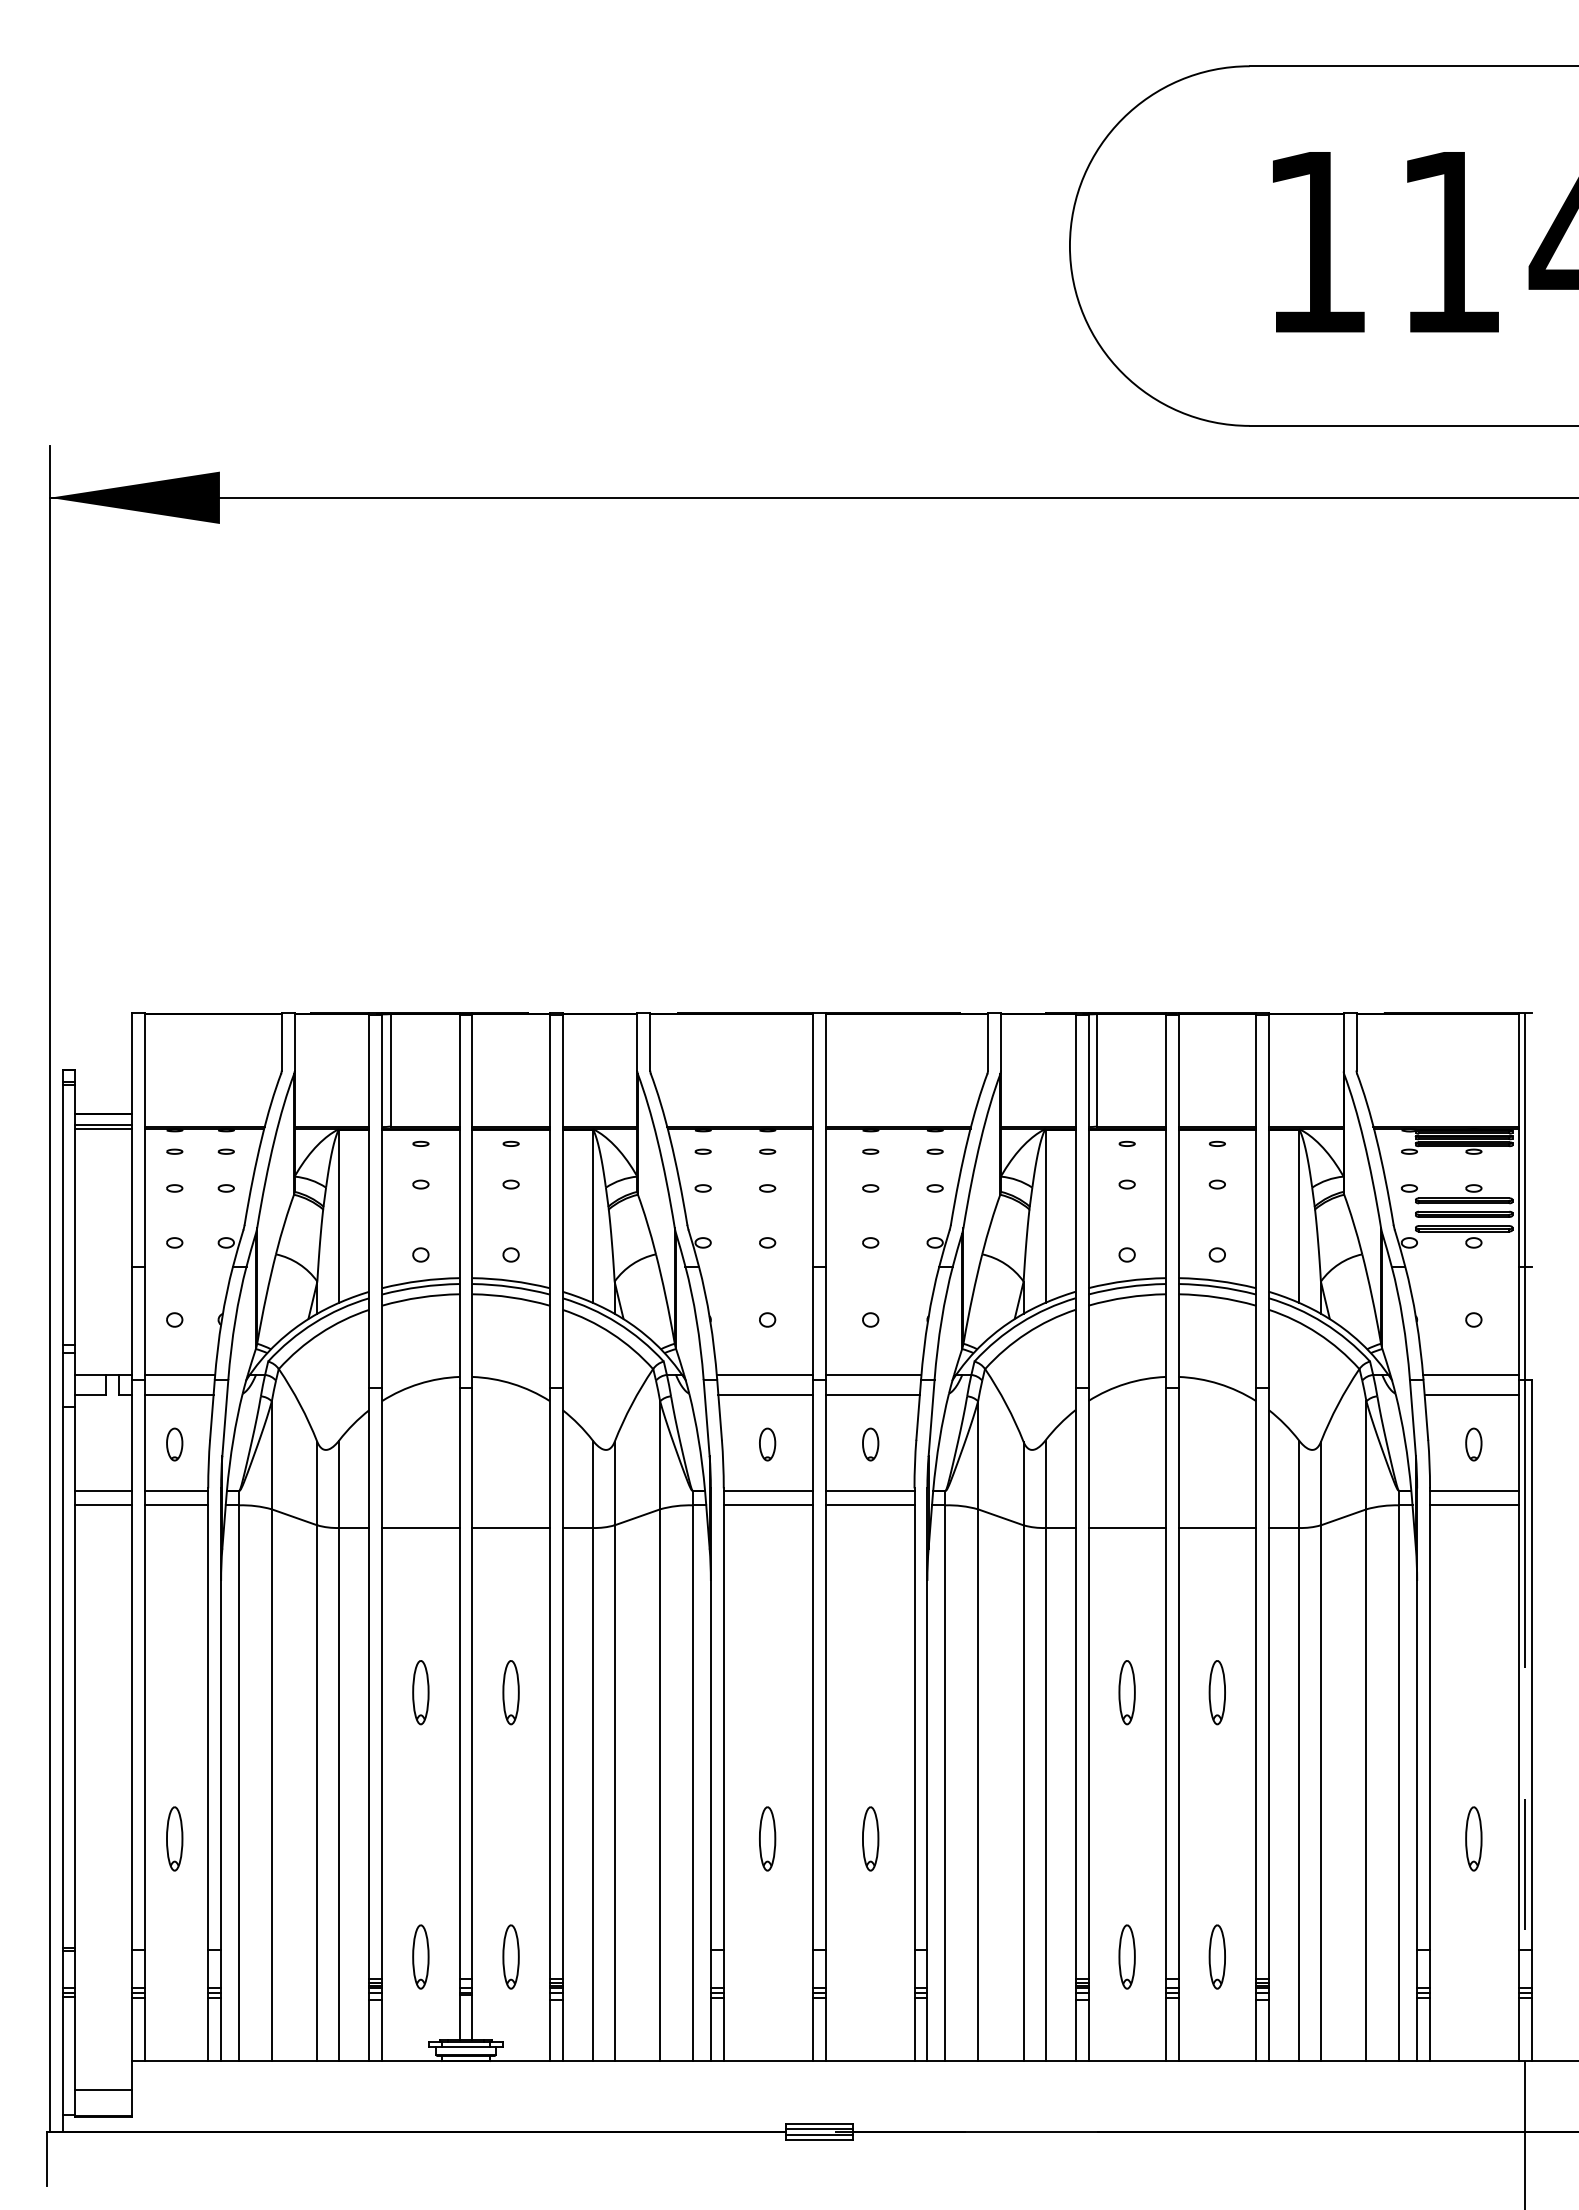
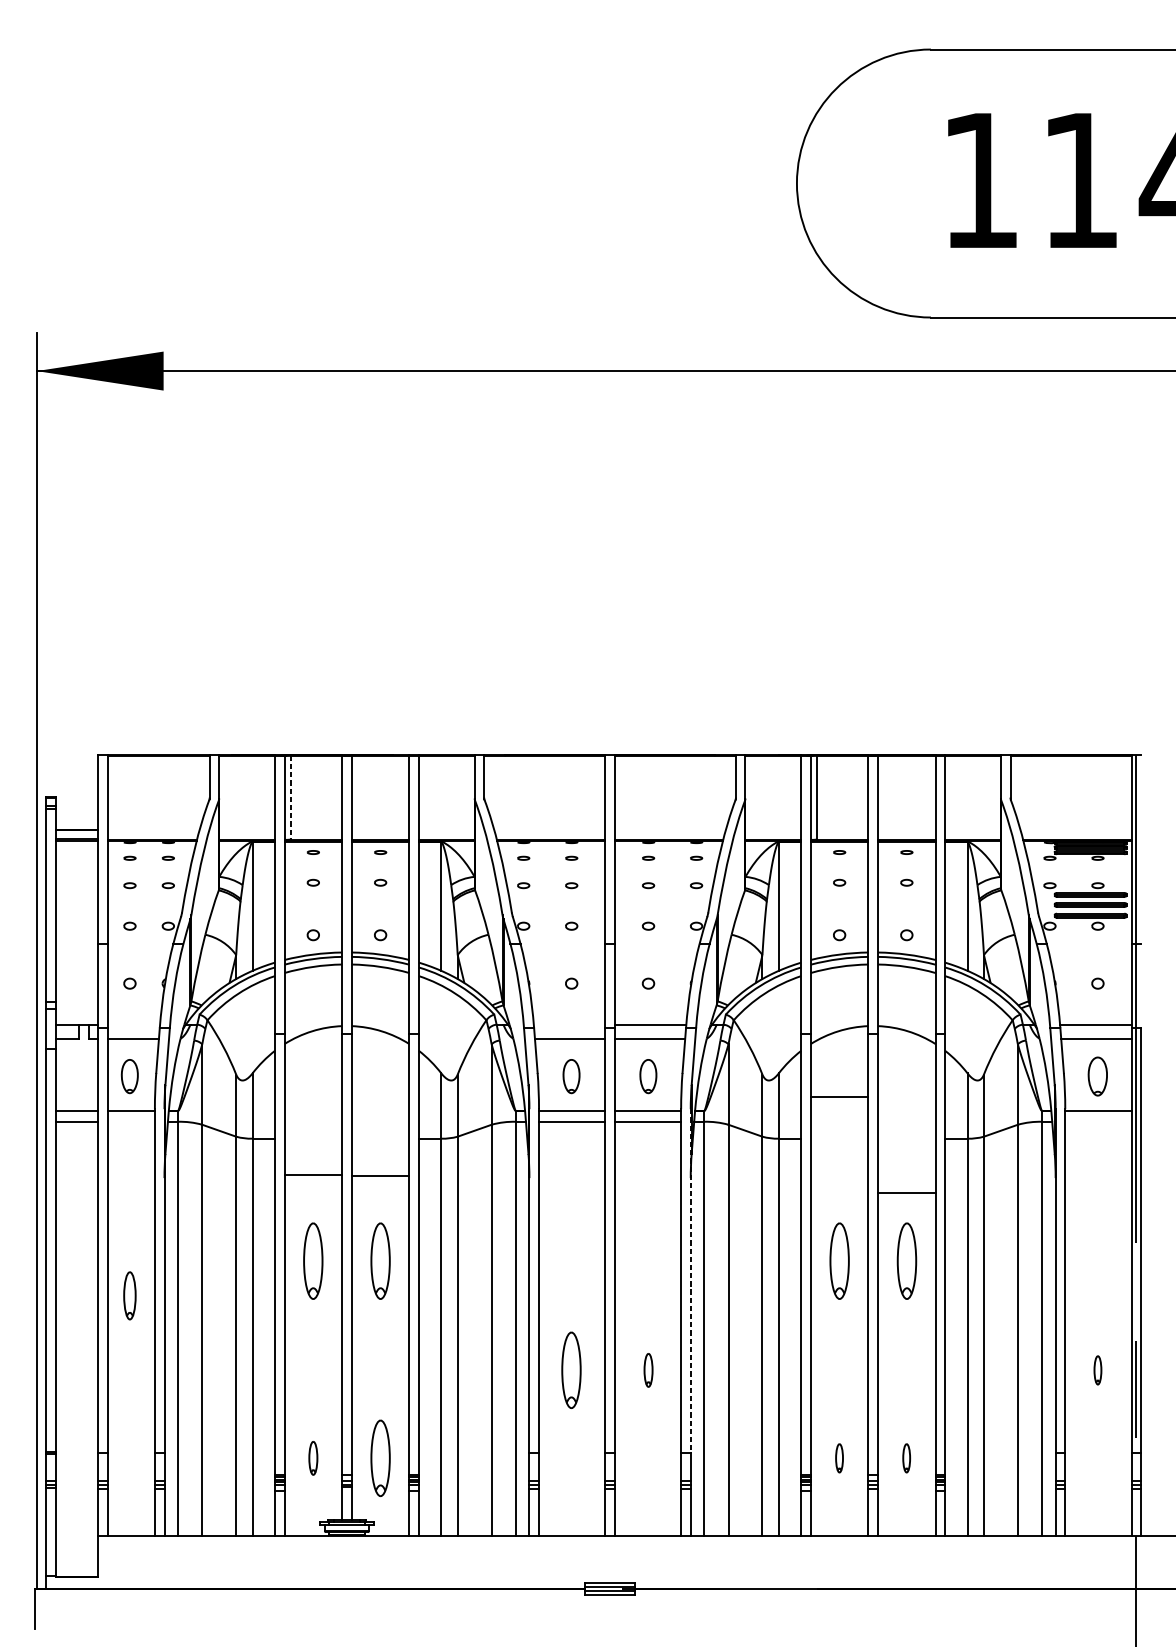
line: (390, 1070) -> (290, 797), solid -> dashed
line: (180, 1374) -> (134, 1024), removed
line: (764, 1374) -> (569, 1024), removed
part: (174, 1444) -> (129, 1076), size x1.4
part: (767, 1444) -> (571, 1076), size x1.4
part: (870, 1444) -> (648, 1076), size x1.4
part: (1473, 1444) -> (1097, 1076), size x1.6
line: (176, 1505) -> (131, 1121), removed
line: (1474, 1505) -> (1098, 1121), removed
line: (420, 1528) -> (313, 1175), moved
line: (510, 1528) -> (380, 1176), moved
line: (1126, 1528) -> (839, 1097), moved
line: (1217, 1528) -> (906, 1193), moved
part: (420, 1692) -> (313, 1261), size x1.6
part: (510, 1692) -> (380, 1261), size x1.6
part: (1126, 1692) -> (839, 1261), size x1.6
part: (1216, 1692) -> (906, 1261), size x1.6
line: (927, 1718) -> (690, 1280), solid -> dashed
part: (174, 1838) -> (129, 1295), moved
part: (767, 1838) -> (571, 1370), size x1.6
part: (870, 1838) -> (648, 1370), size x0.7
part: (1473, 1838) -> (1097, 1370), size x0.6
part: (420, 1956) -> (313, 1457), size x0.7
part: (510, 1956) -> (380, 1457), size x1.6
part: (1126, 1956) -> (839, 1457), size x0.6
part: (1216, 1956) -> (906, 1457), size x0.6
line: (103, 2089) -> (76, 1557), removed

